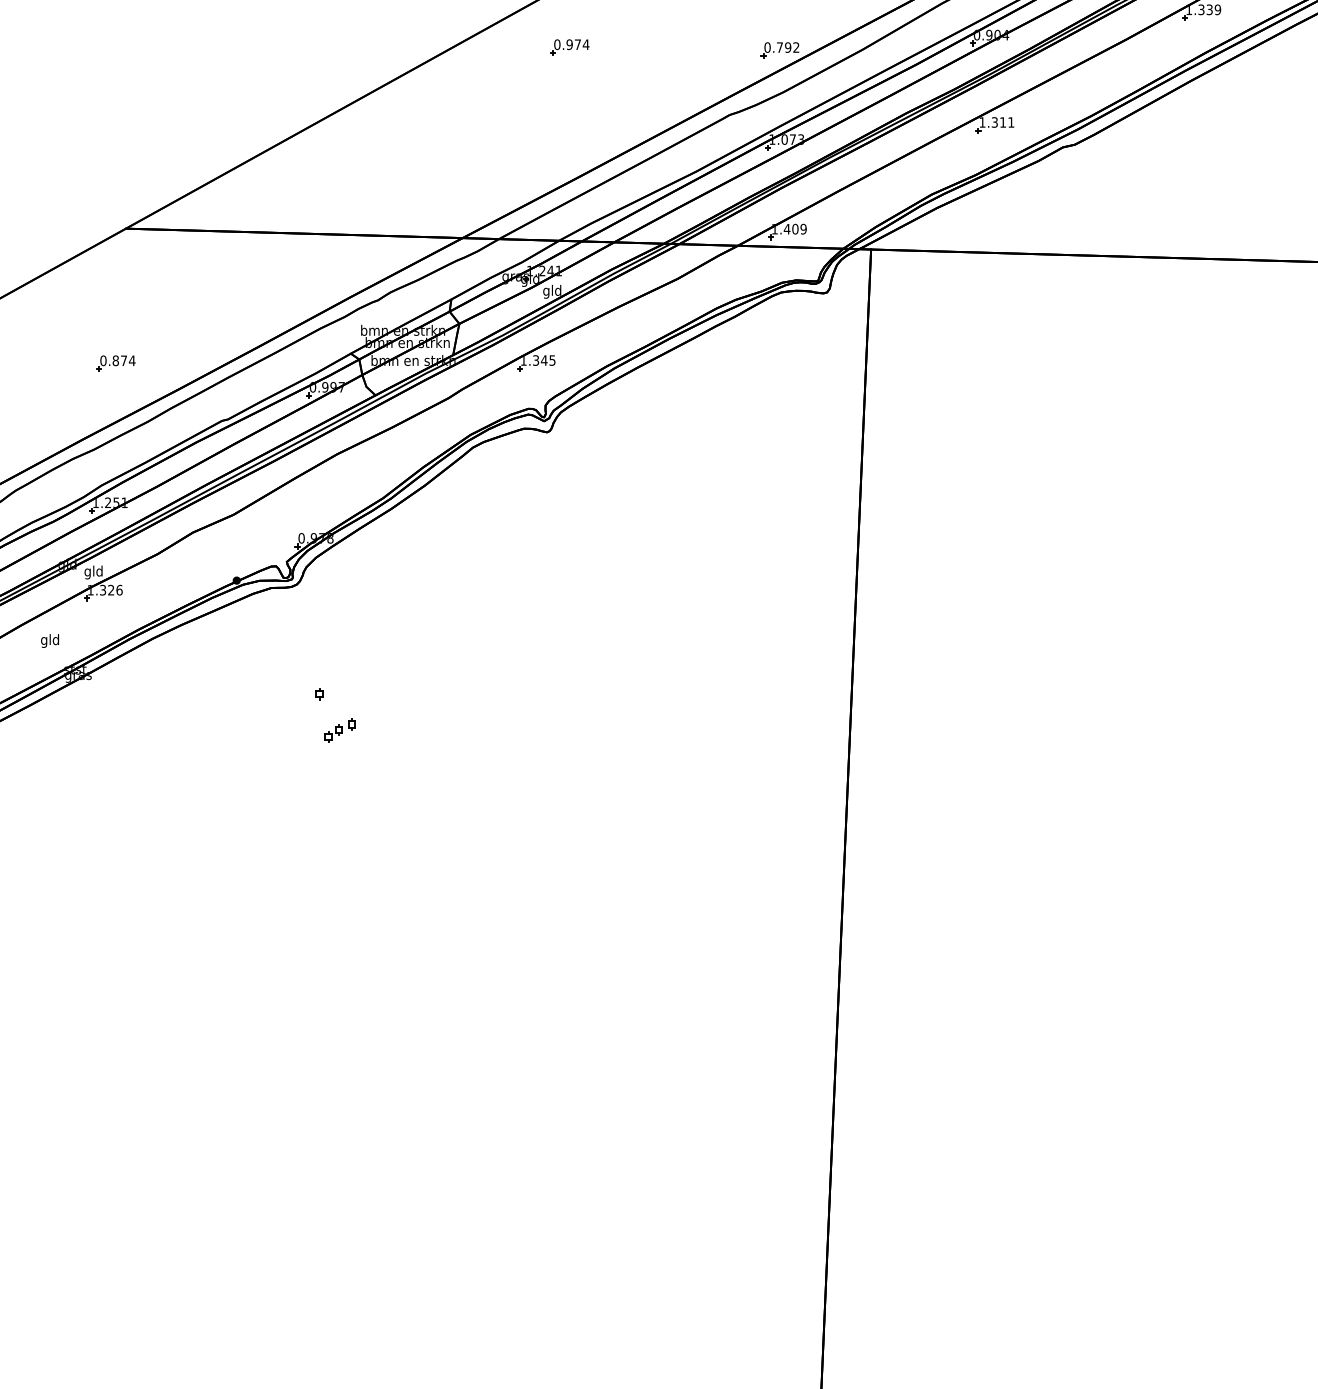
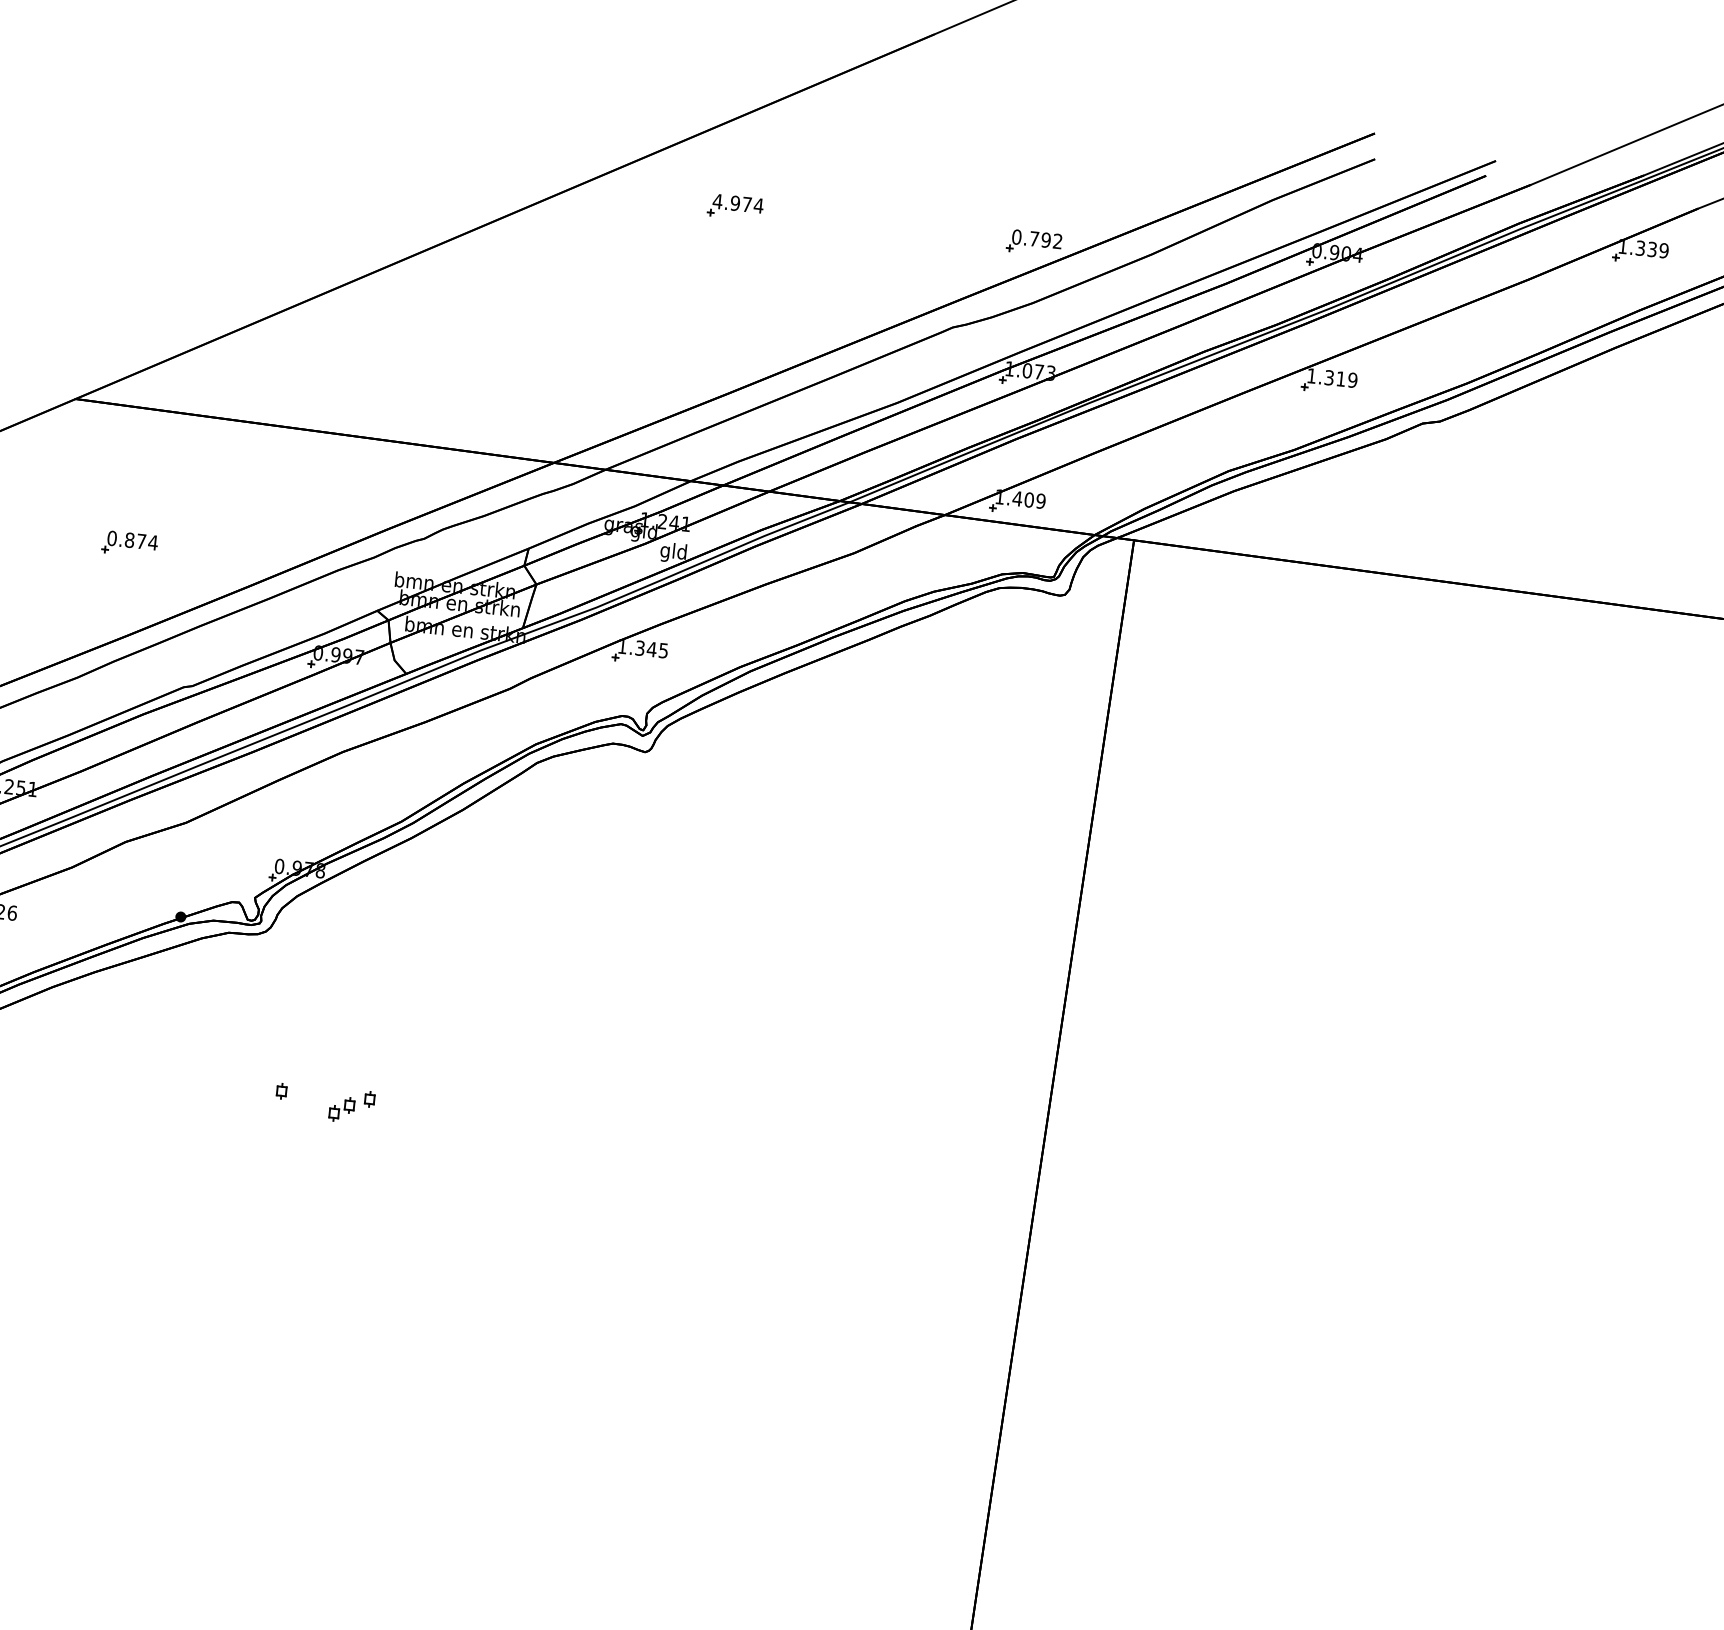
text: (557, 44) -> (718, 201), 0.974 -> 4.974
text: (1011, 122) -> (1353, 380), 1.311 -> 1.319
part: (115, 363) -> (128, 544), moved
part: (339, 730) -> (350, 1106), moved

